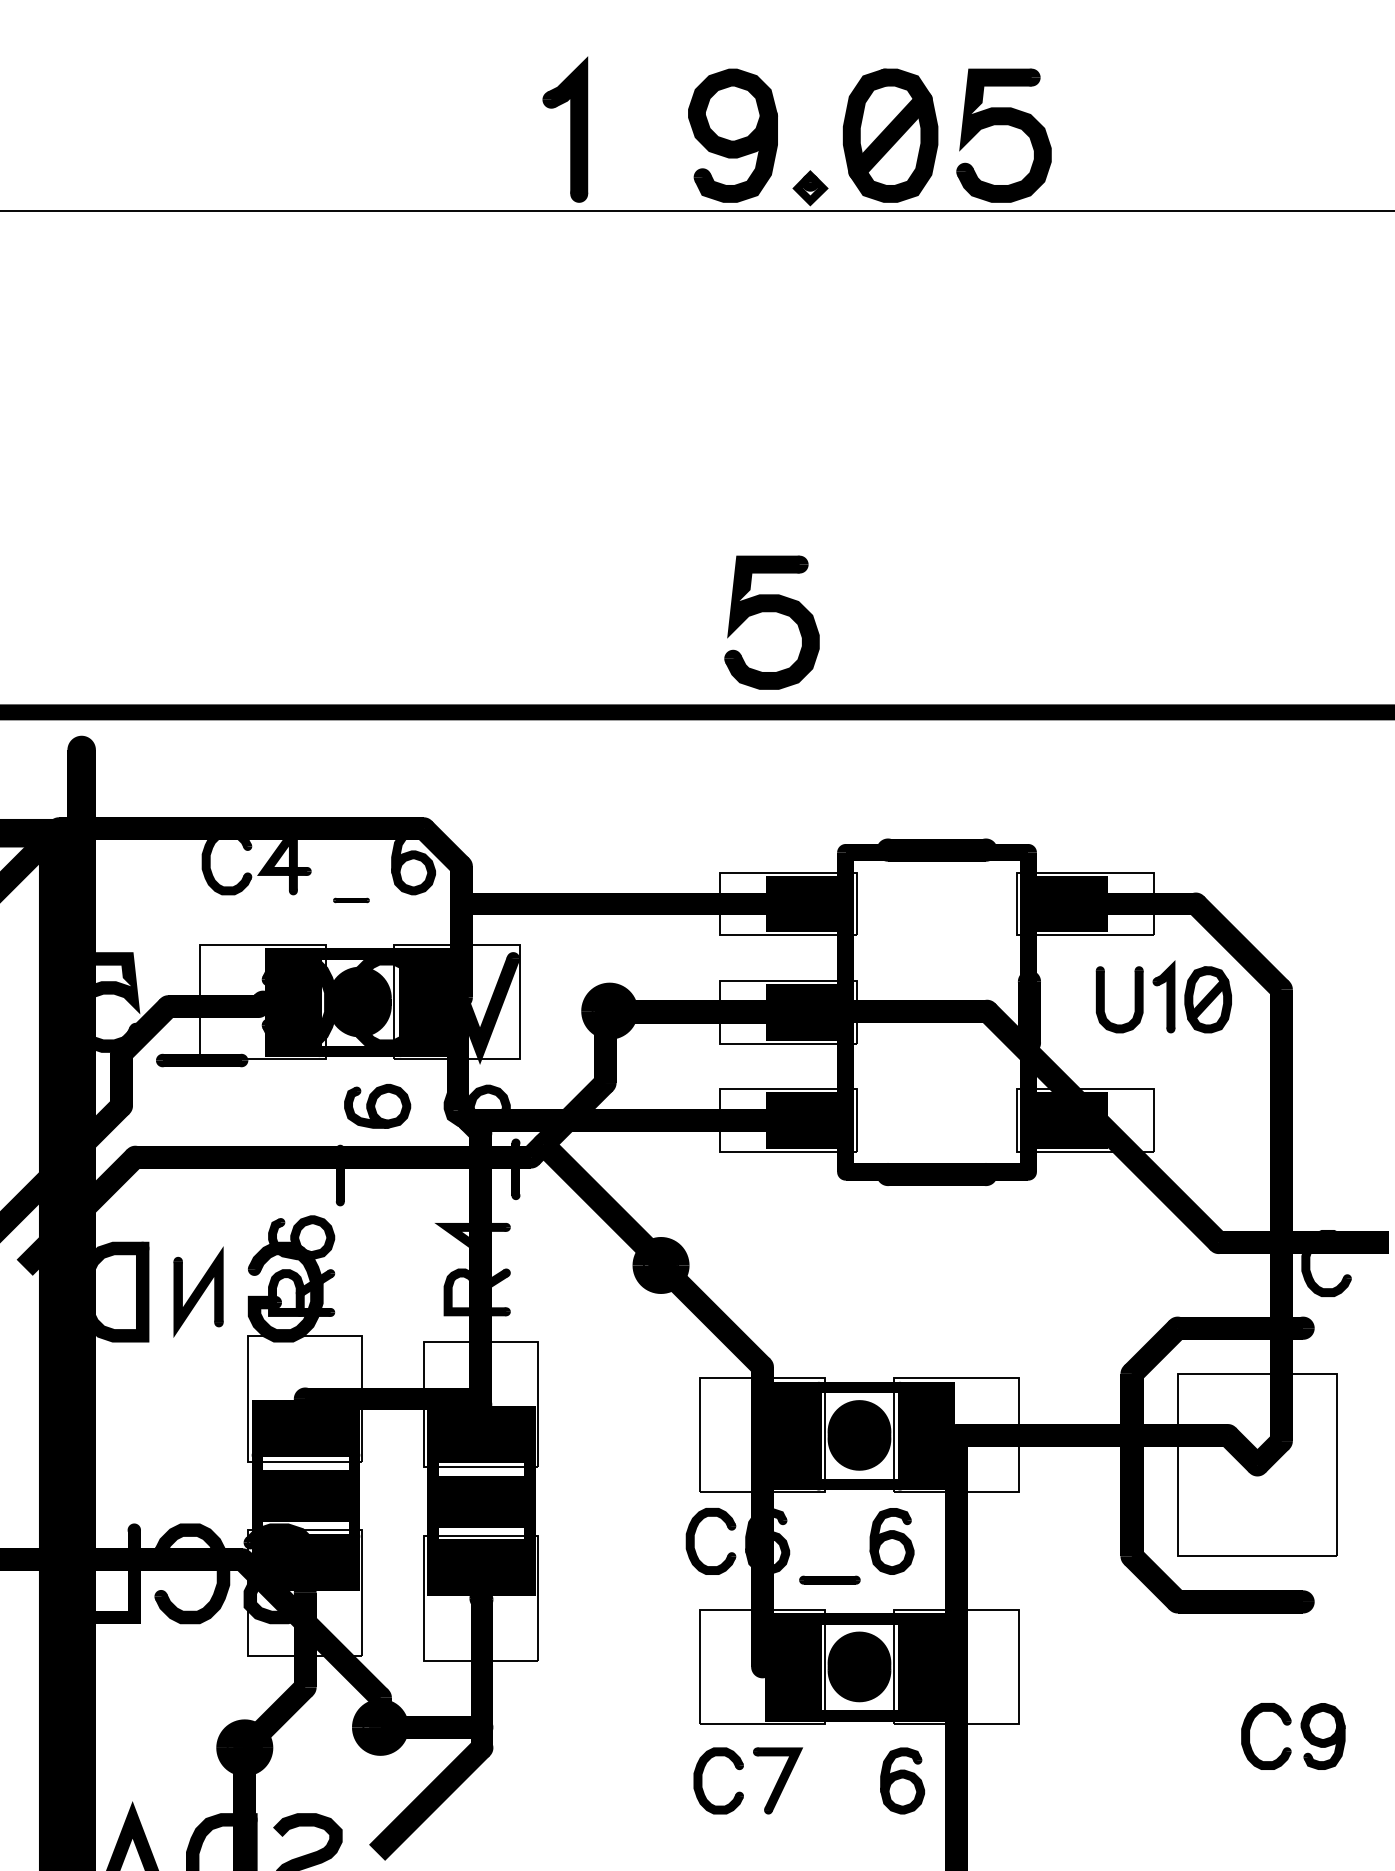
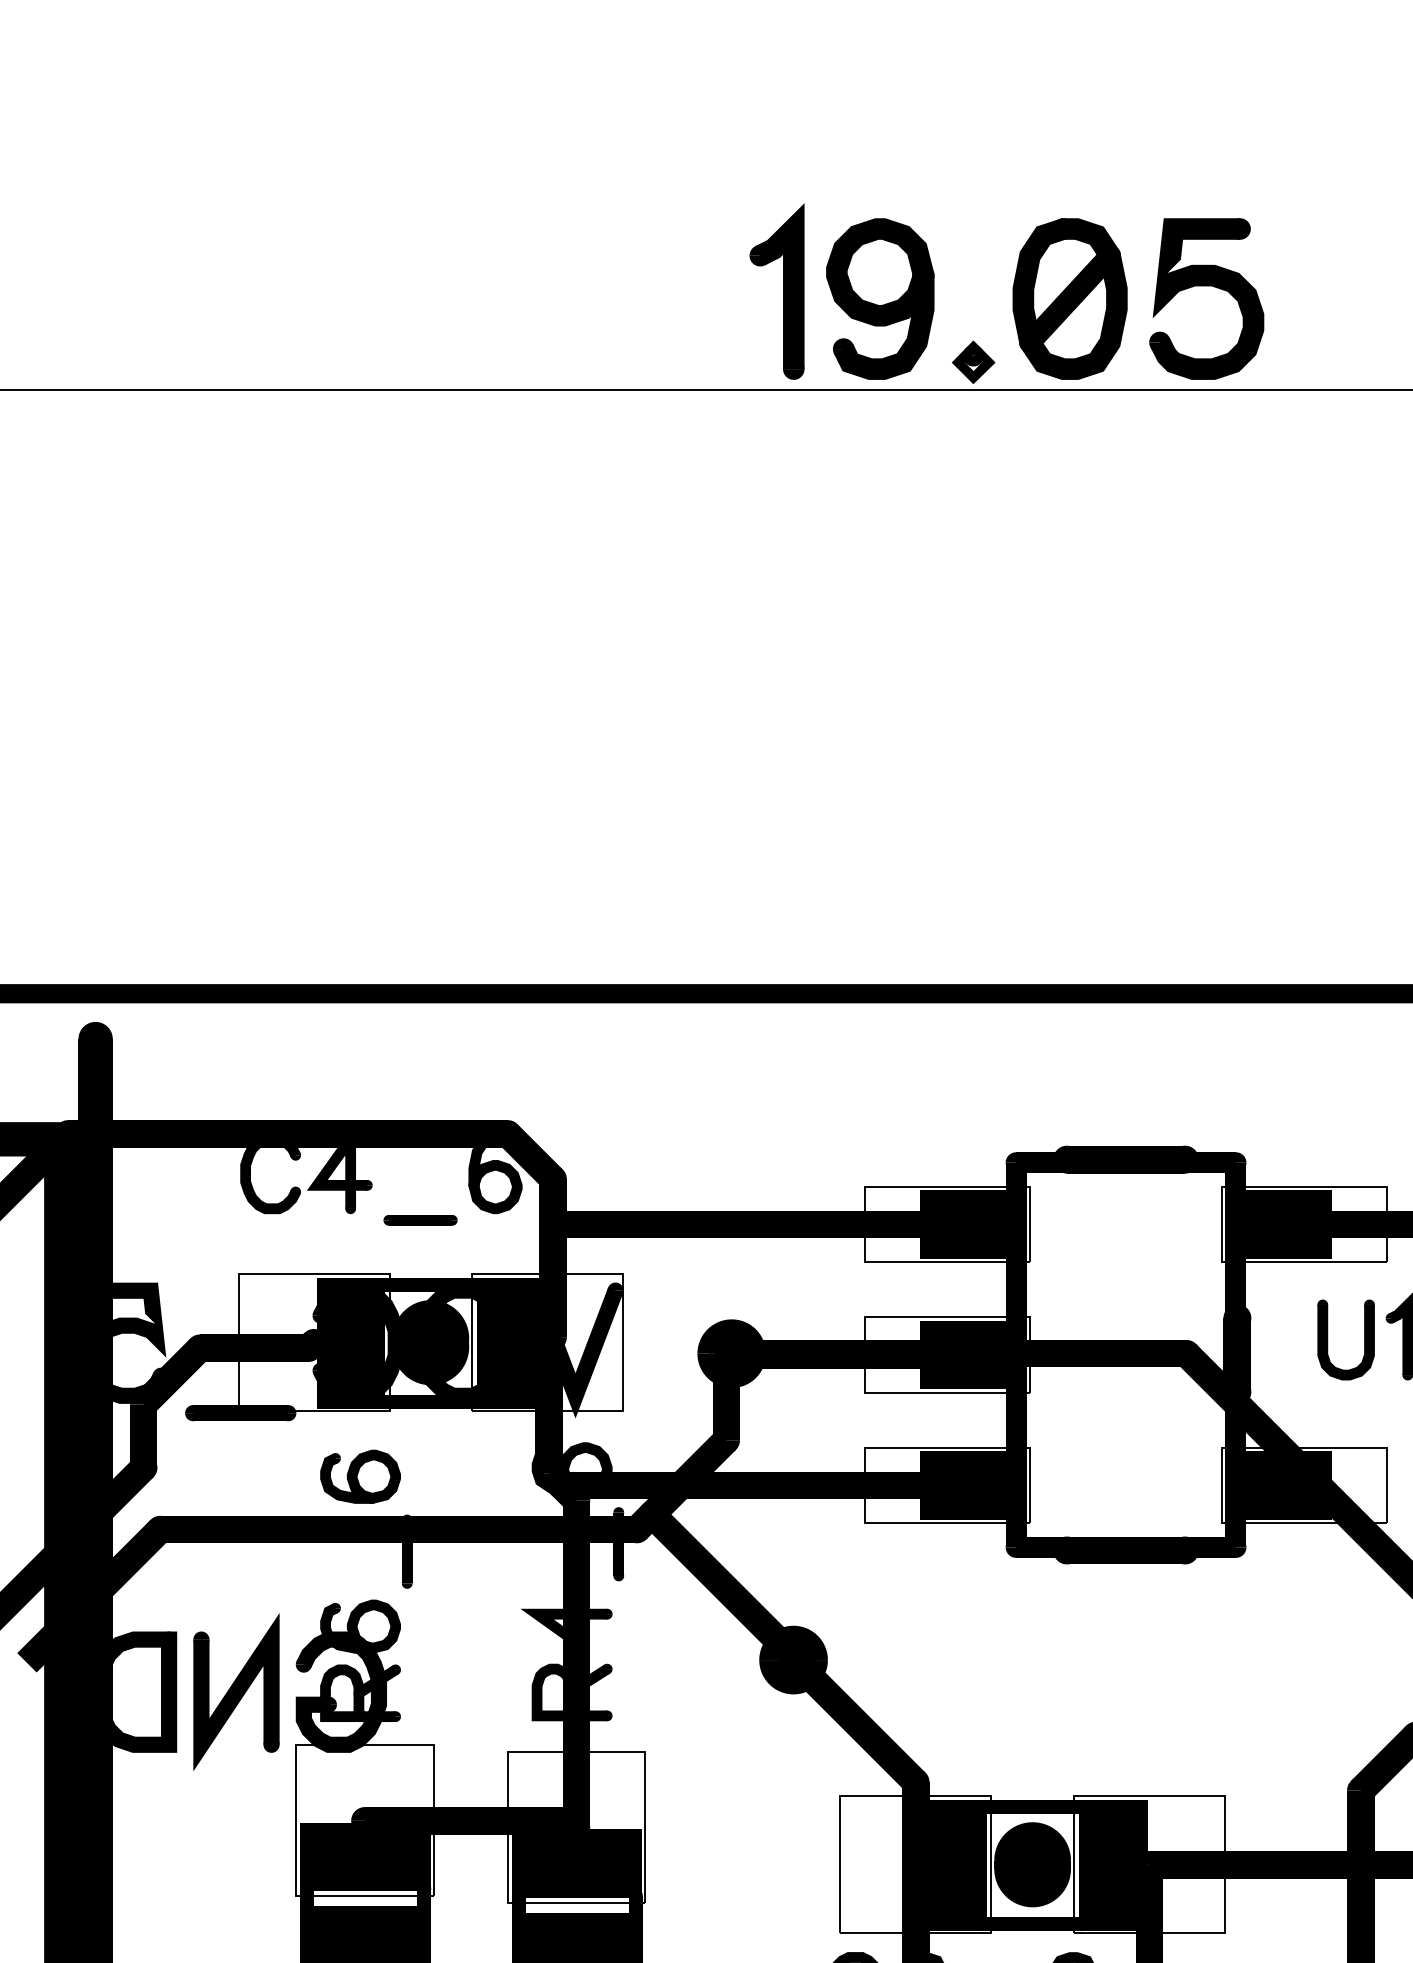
part: (565, 129) -> (777, 291), moved
part: (771, 612) -> (926, 873), removed
part: (351, 900) -> (420, 1220), size x1.67
part: (377, 1106) -> (360, 1476), moved
part: (198, 1291) -> (236, 1691), size x1.43

